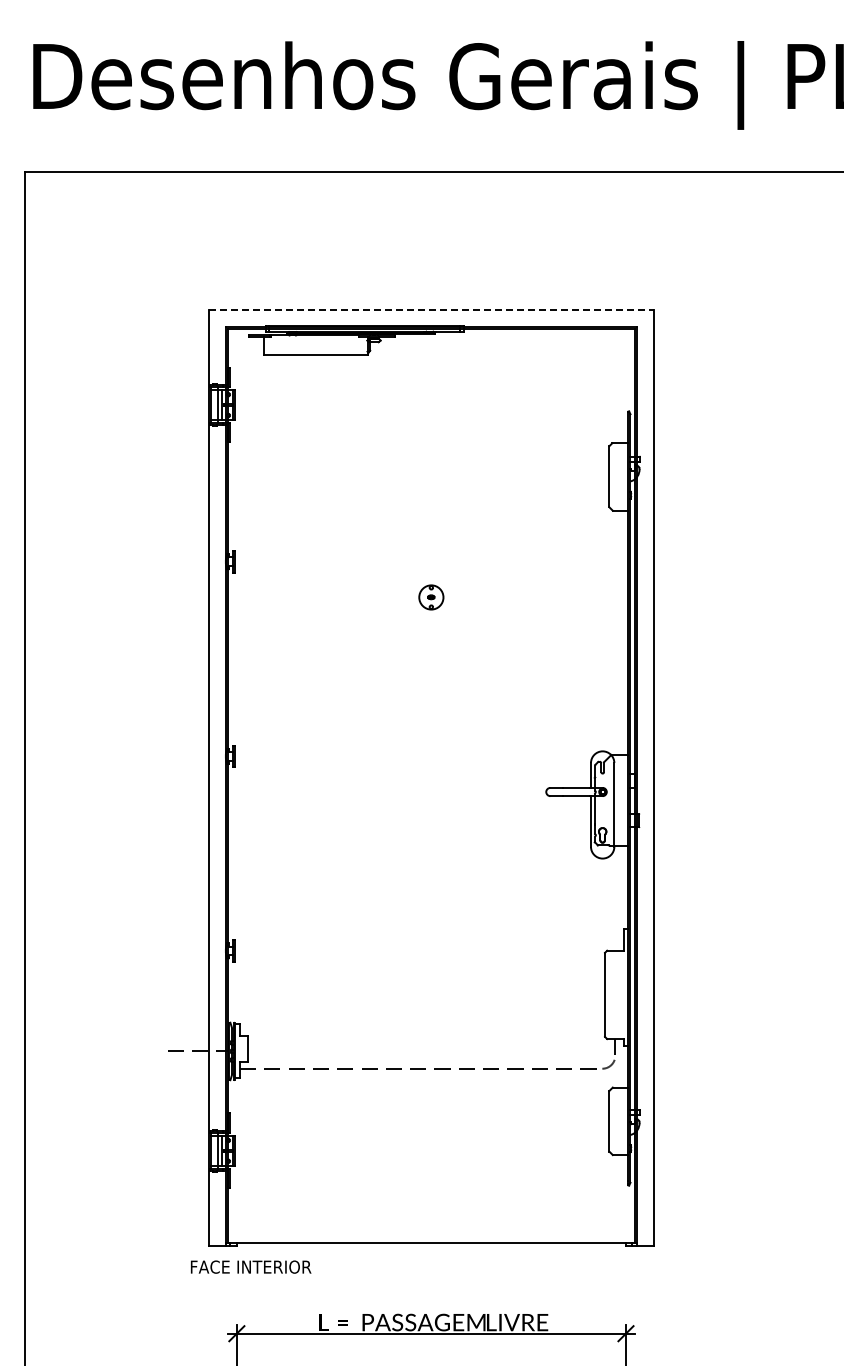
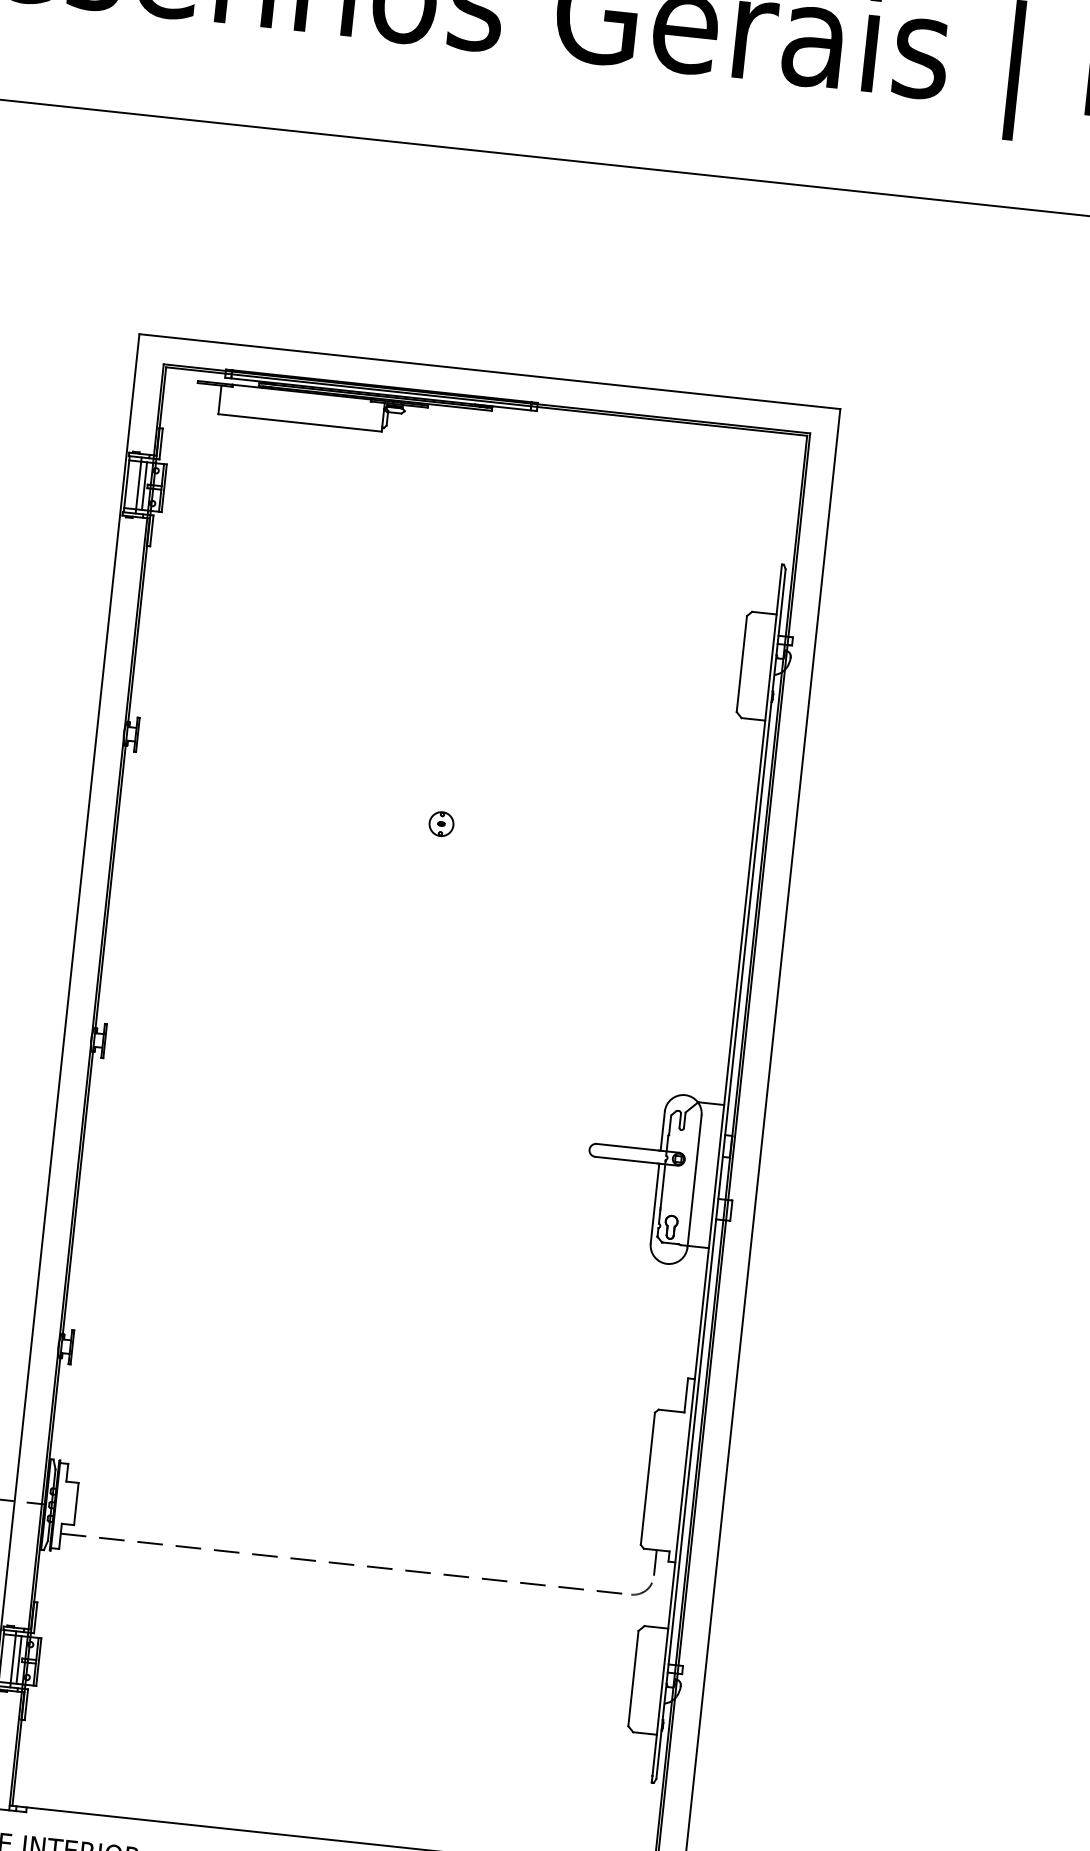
line: (431, 309) -> (490, 370), dashed -> solid
part: (431, 597) -> (441, 824), size x0.62

